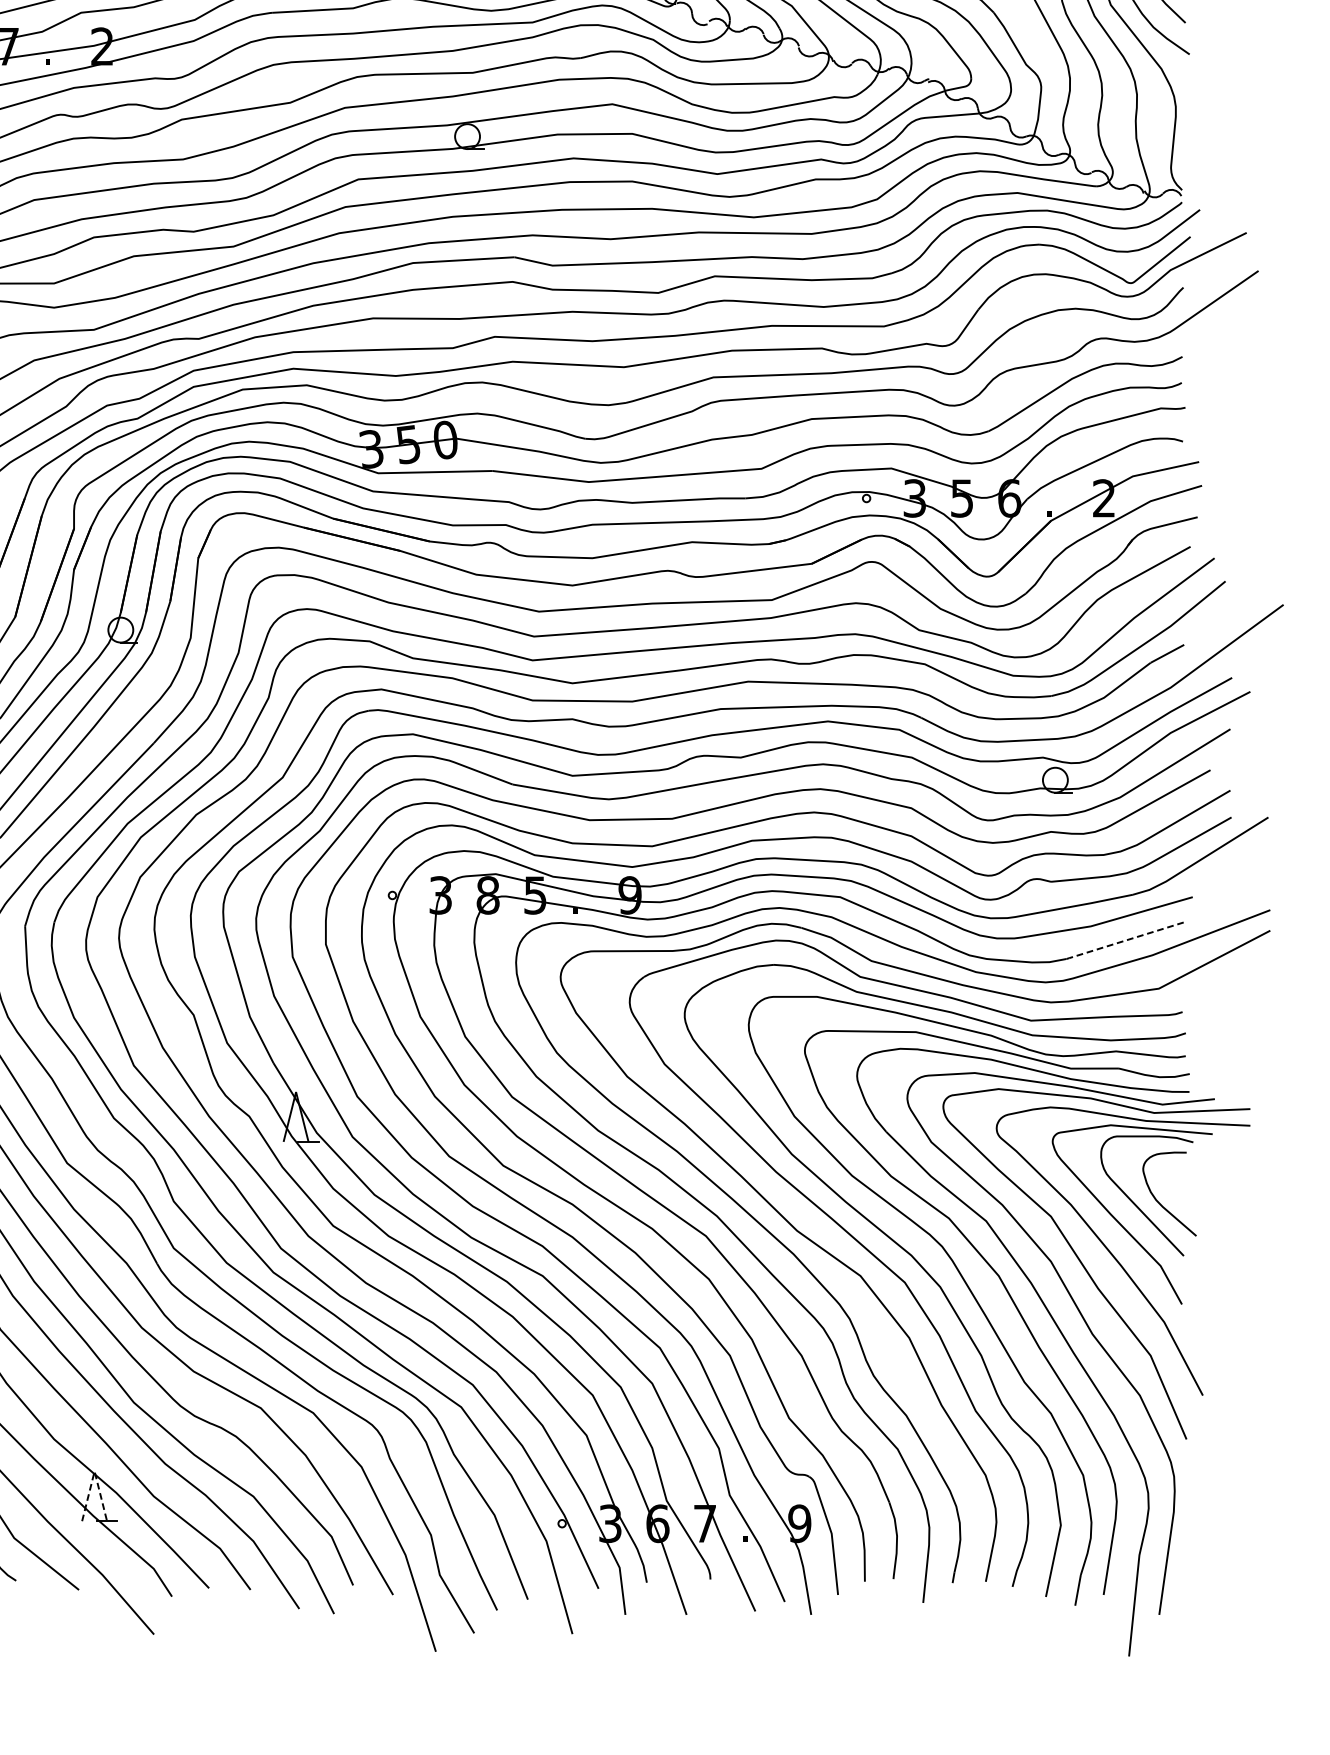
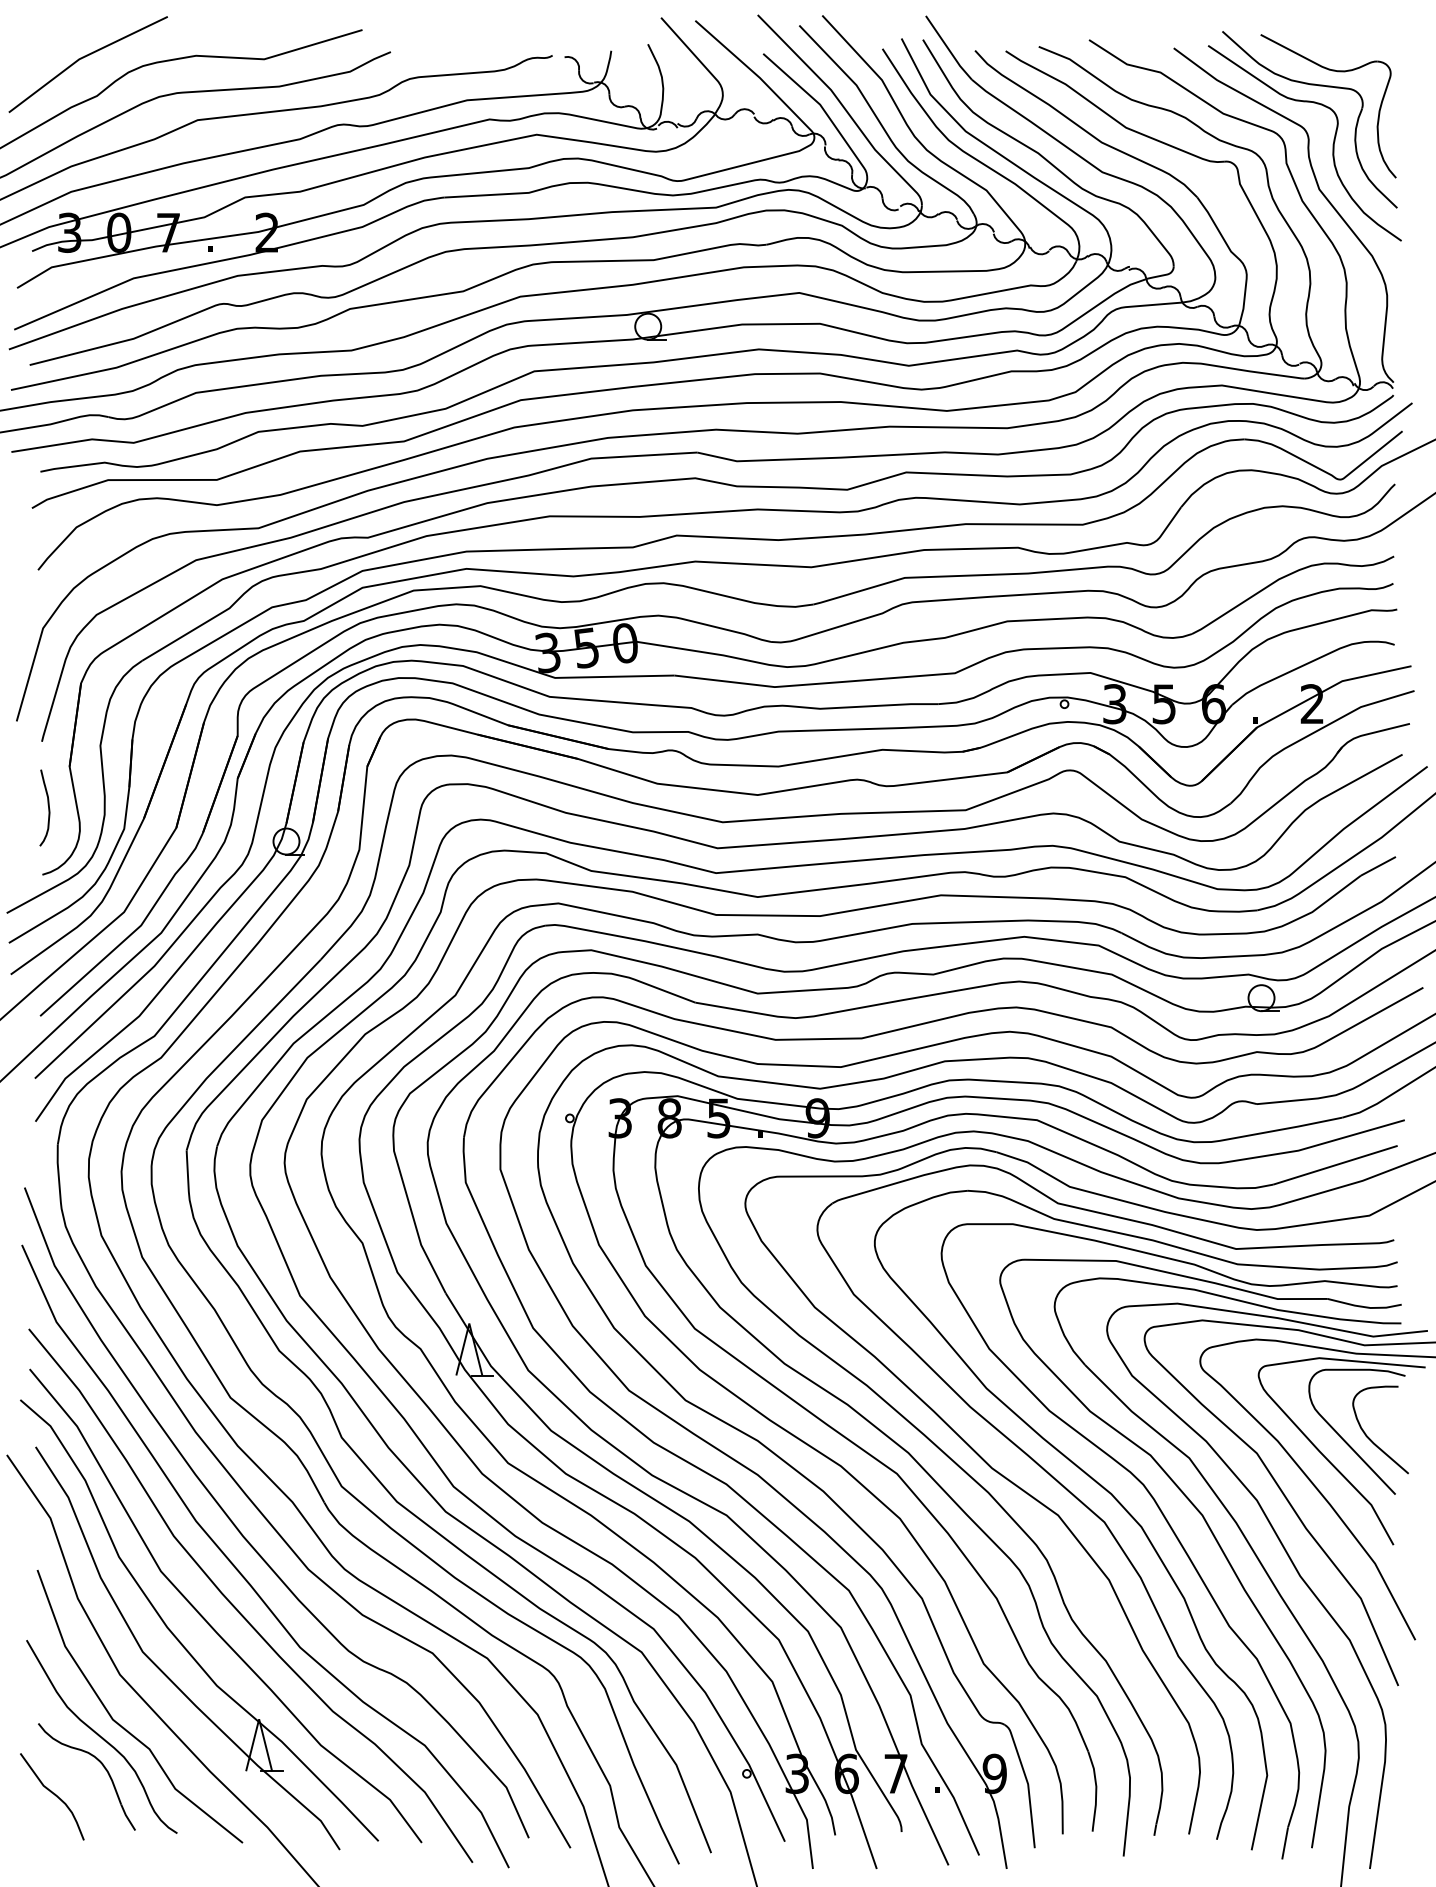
line: (1125, 940) -> (1334, 1165), dashed -> solid
line: (94, 1471) -> (259, 1719), dashed -> solid

